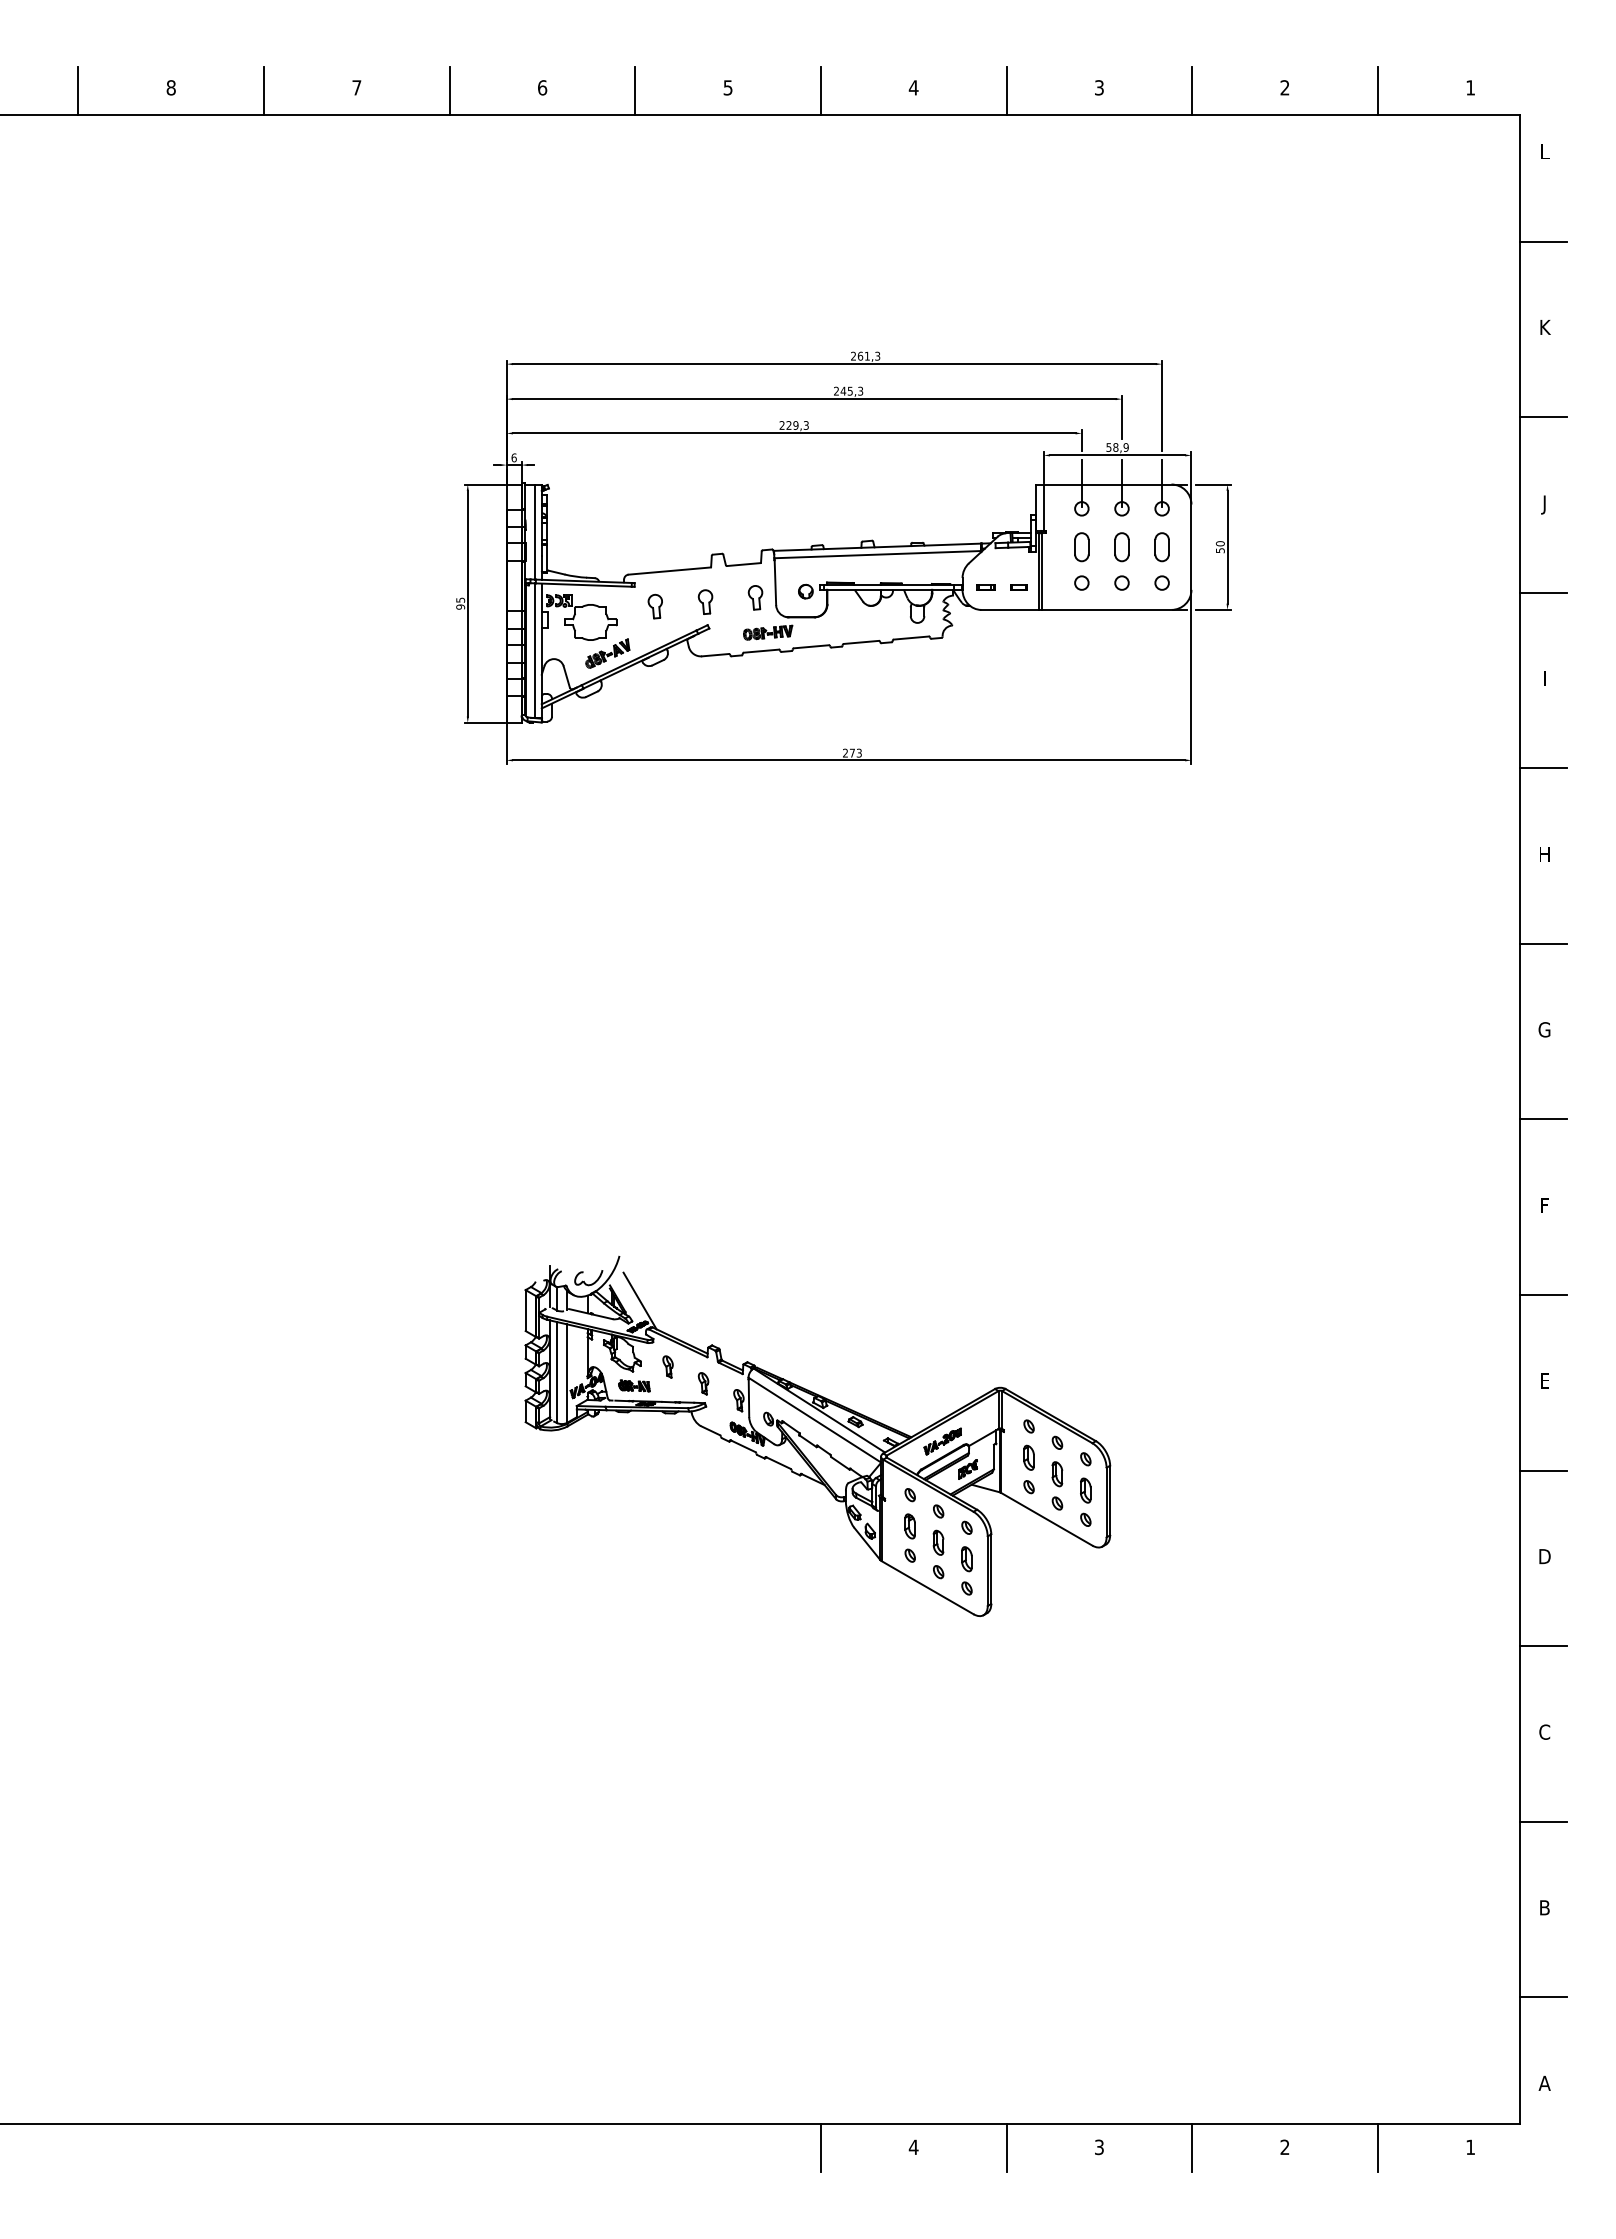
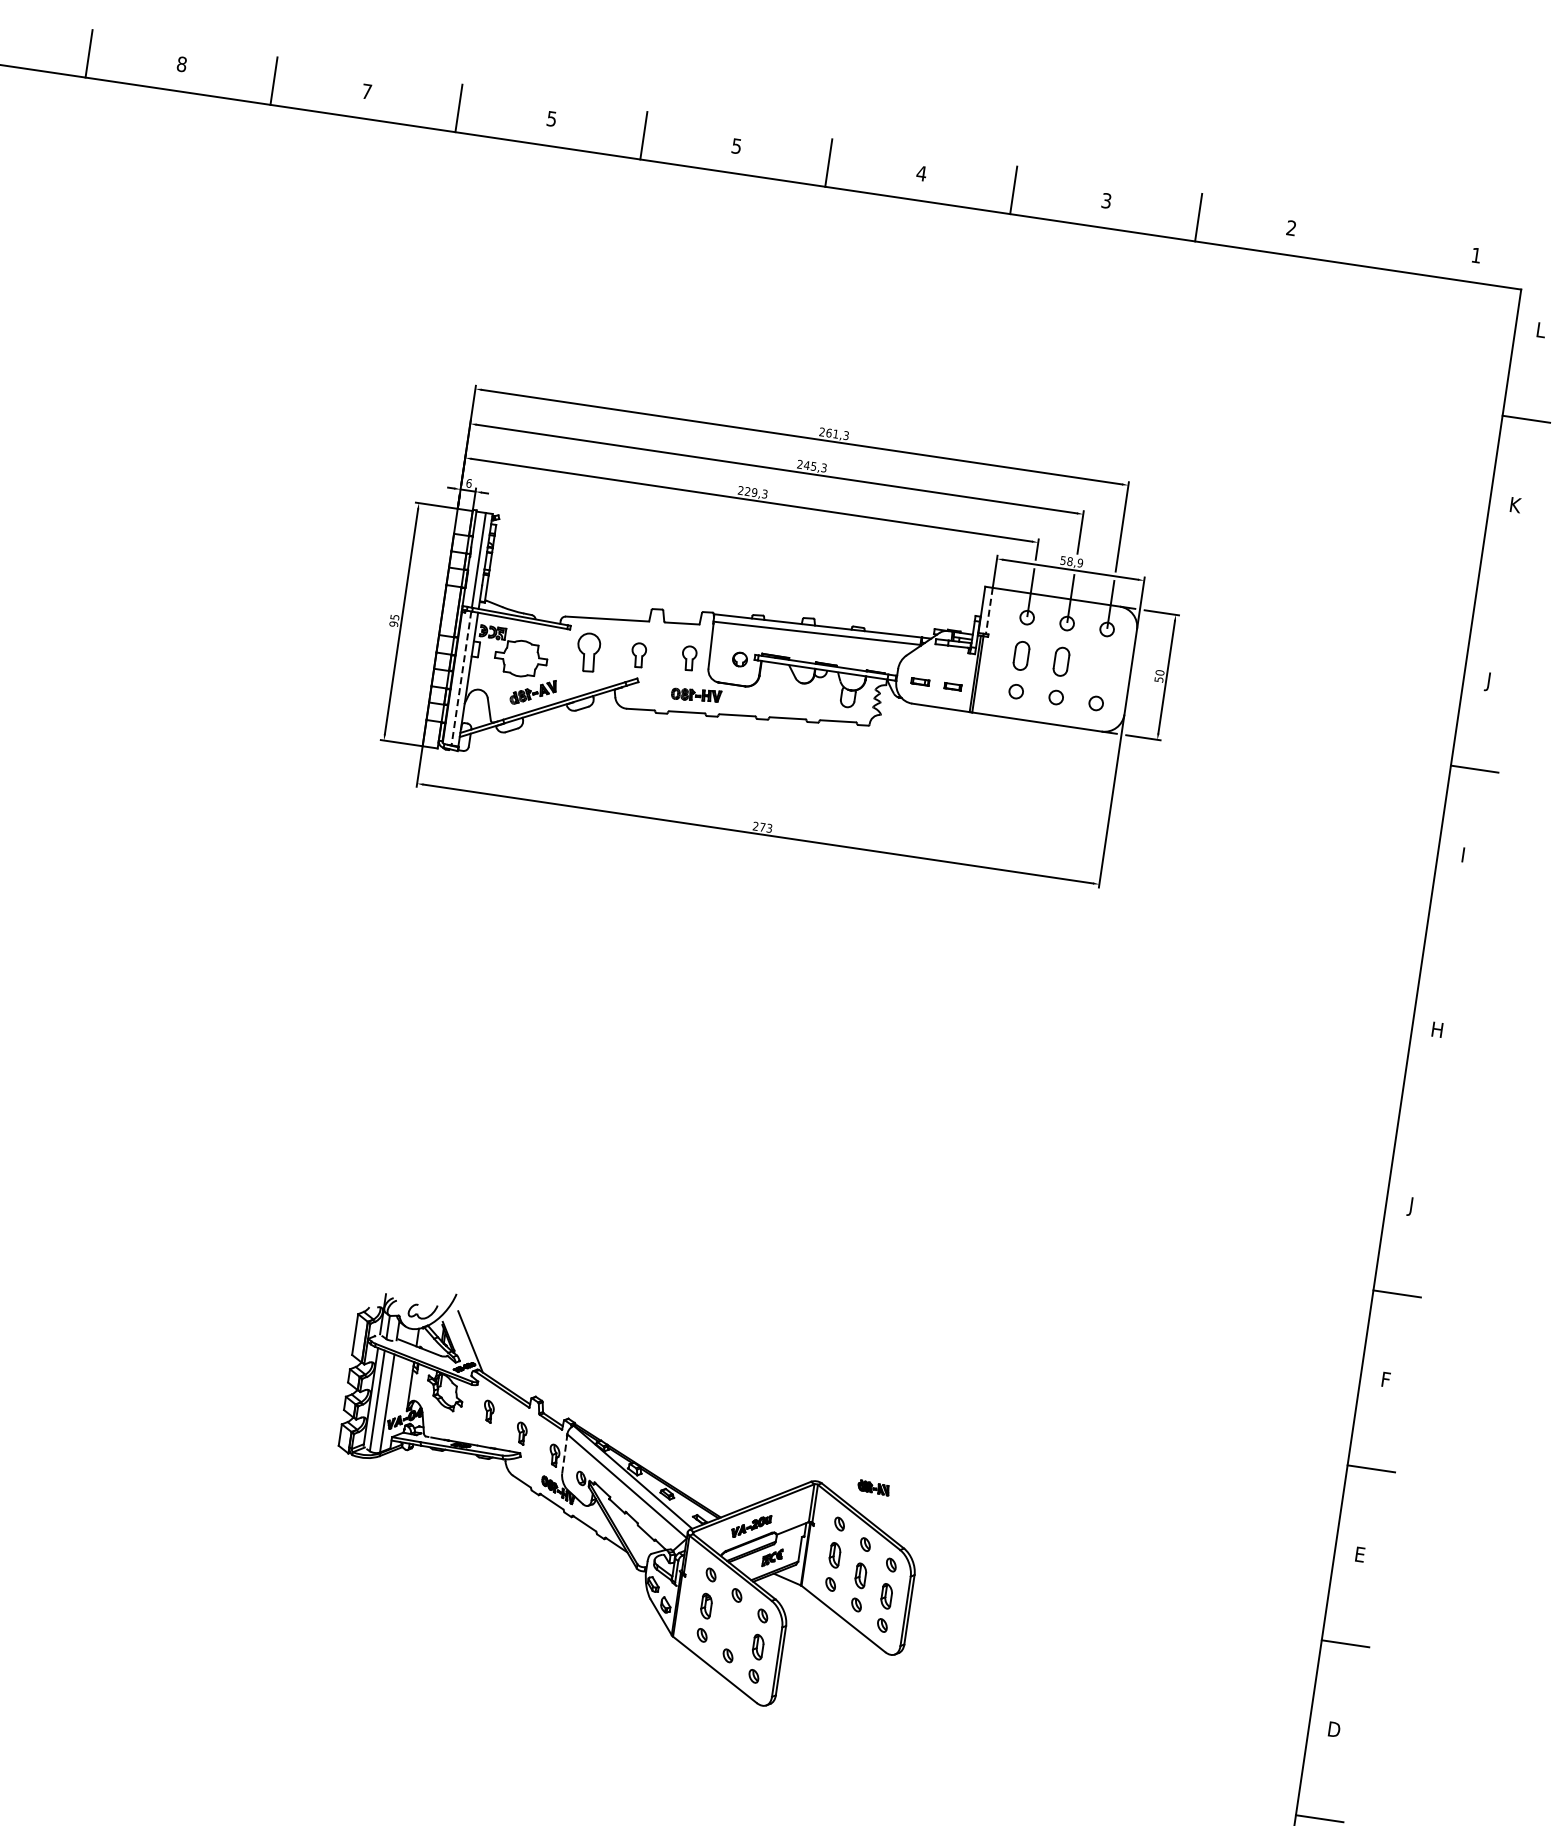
text: (542, 87) -> (551, 118), 6 -> 5
line: (1377, 90) -> (1383, 244), removed
line: (1543, 417) -> (1500, 594), removed
line: (1043, 508) -> (989, 611), solid -> dashed
part: (1161, 547) -> (1100, 667), removed
part: (654, 606) -> (587, 652), size x1.6
line: (534, 651) -> (460, 679), solid -> dashed
line: (1543, 768) -> (1448, 944), removed
line: (1543, 943) -> (1423, 1118), removed
text: (1544, 1031) -> (1411, 1206), G -> J
part: (634, 1385) -> (873, 1487), moved
line: (748, 1398) -> (564, 1454), solid -> dashed
part: (938, 1542) -> (732, 1626), removed

